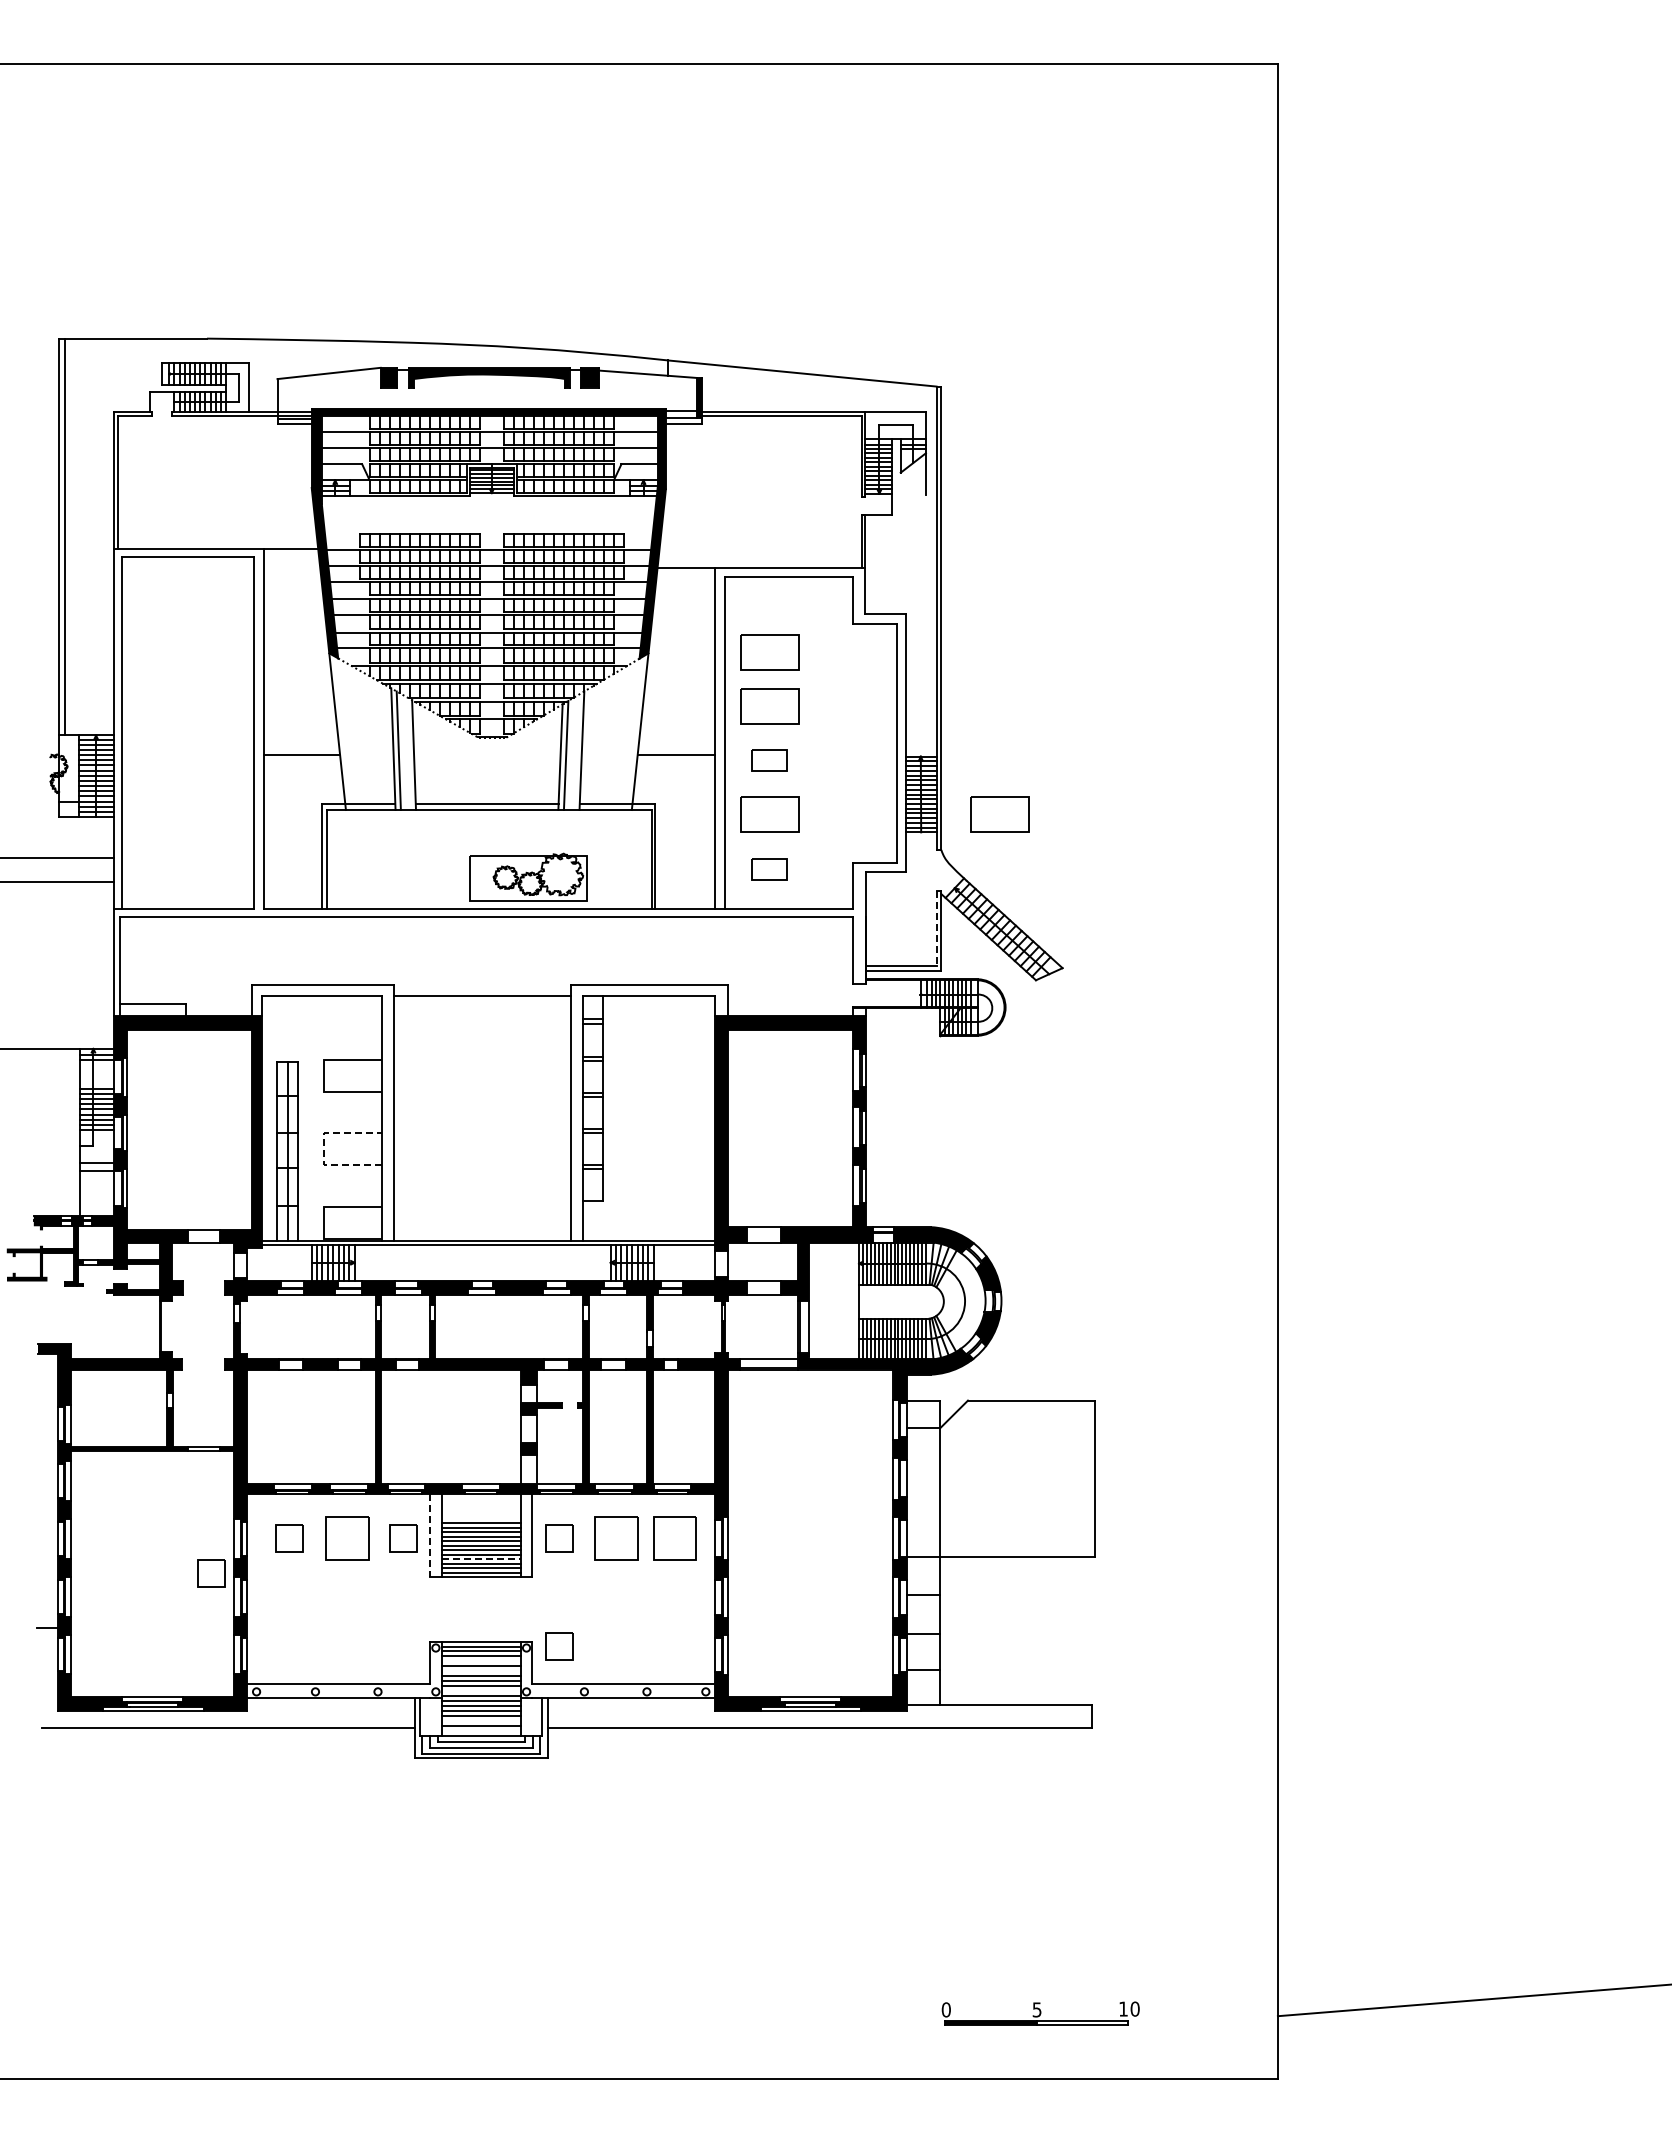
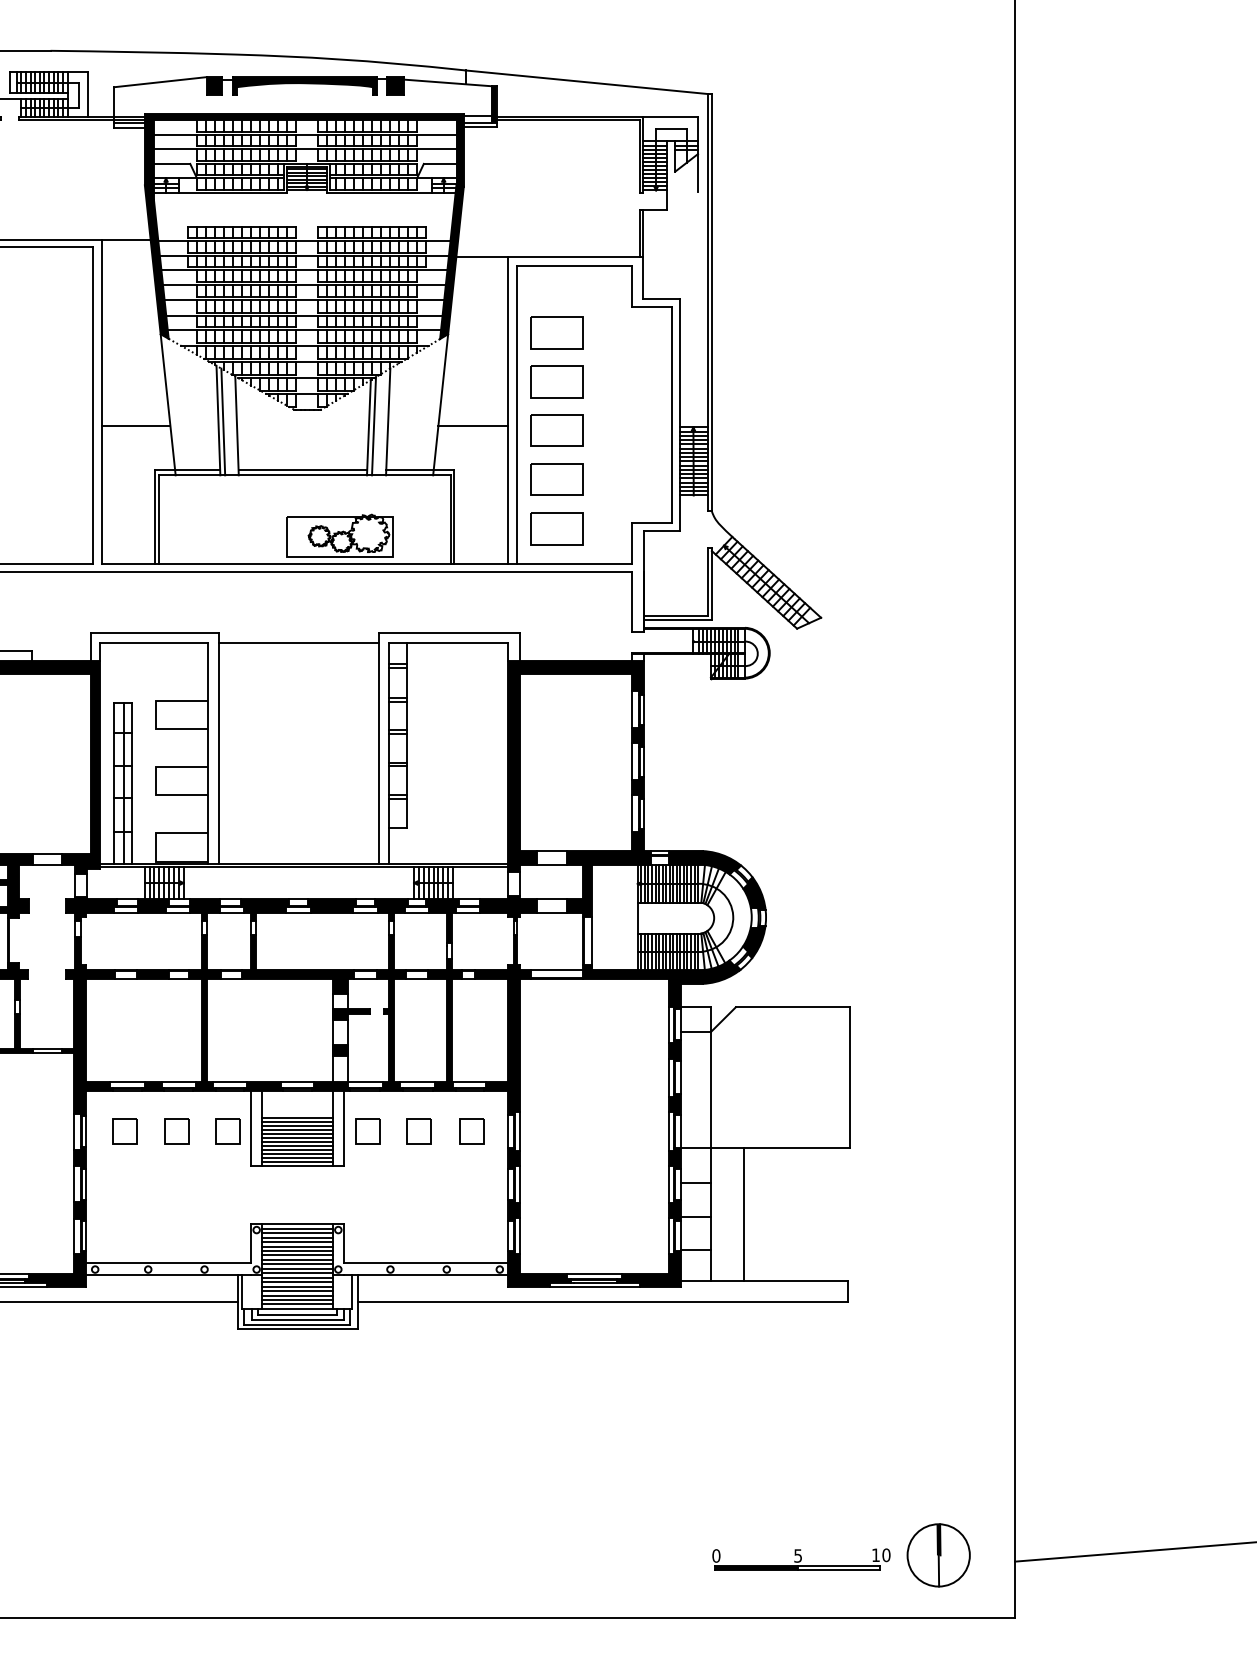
part: (769, 760) -> (557, 430), size x1.67
part: (999, 814) -> (764, 479), removed
part: (769, 869) -> (557, 528), size x1.67
line: (936, 928) -> (707, 582), dashed -> solid
line: (323, 1149) -> (155, 781), dashed -> solid
line: (429, 1536) -> (250, 1129), dashed -> solid
part: (346, 1538) -> (176, 1131), size x0.62
part: (616, 1538) -> (419, 1131), size x0.62
part: (674, 1538) -> (471, 1131), size x0.62
line: (482, 1559) -> (298, 1150), dashed -> solid
part: (211, 1573) -> (54, 1162), removed
line: (977, 1630) -> (744, 1214), added
part: (559, 1646) -> (368, 1228), removed
line: (481, 1661) -> (297, 1242), added
line: (481, 1671) -> (297, 1251), added
line: (481, 1691) -> (297, 1269), added
line: (481, 1720) -> (297, 1295), added
line: (481, 1730) -> (297, 1304), added
part: (1192, 2008) -> (938, 1554), added

